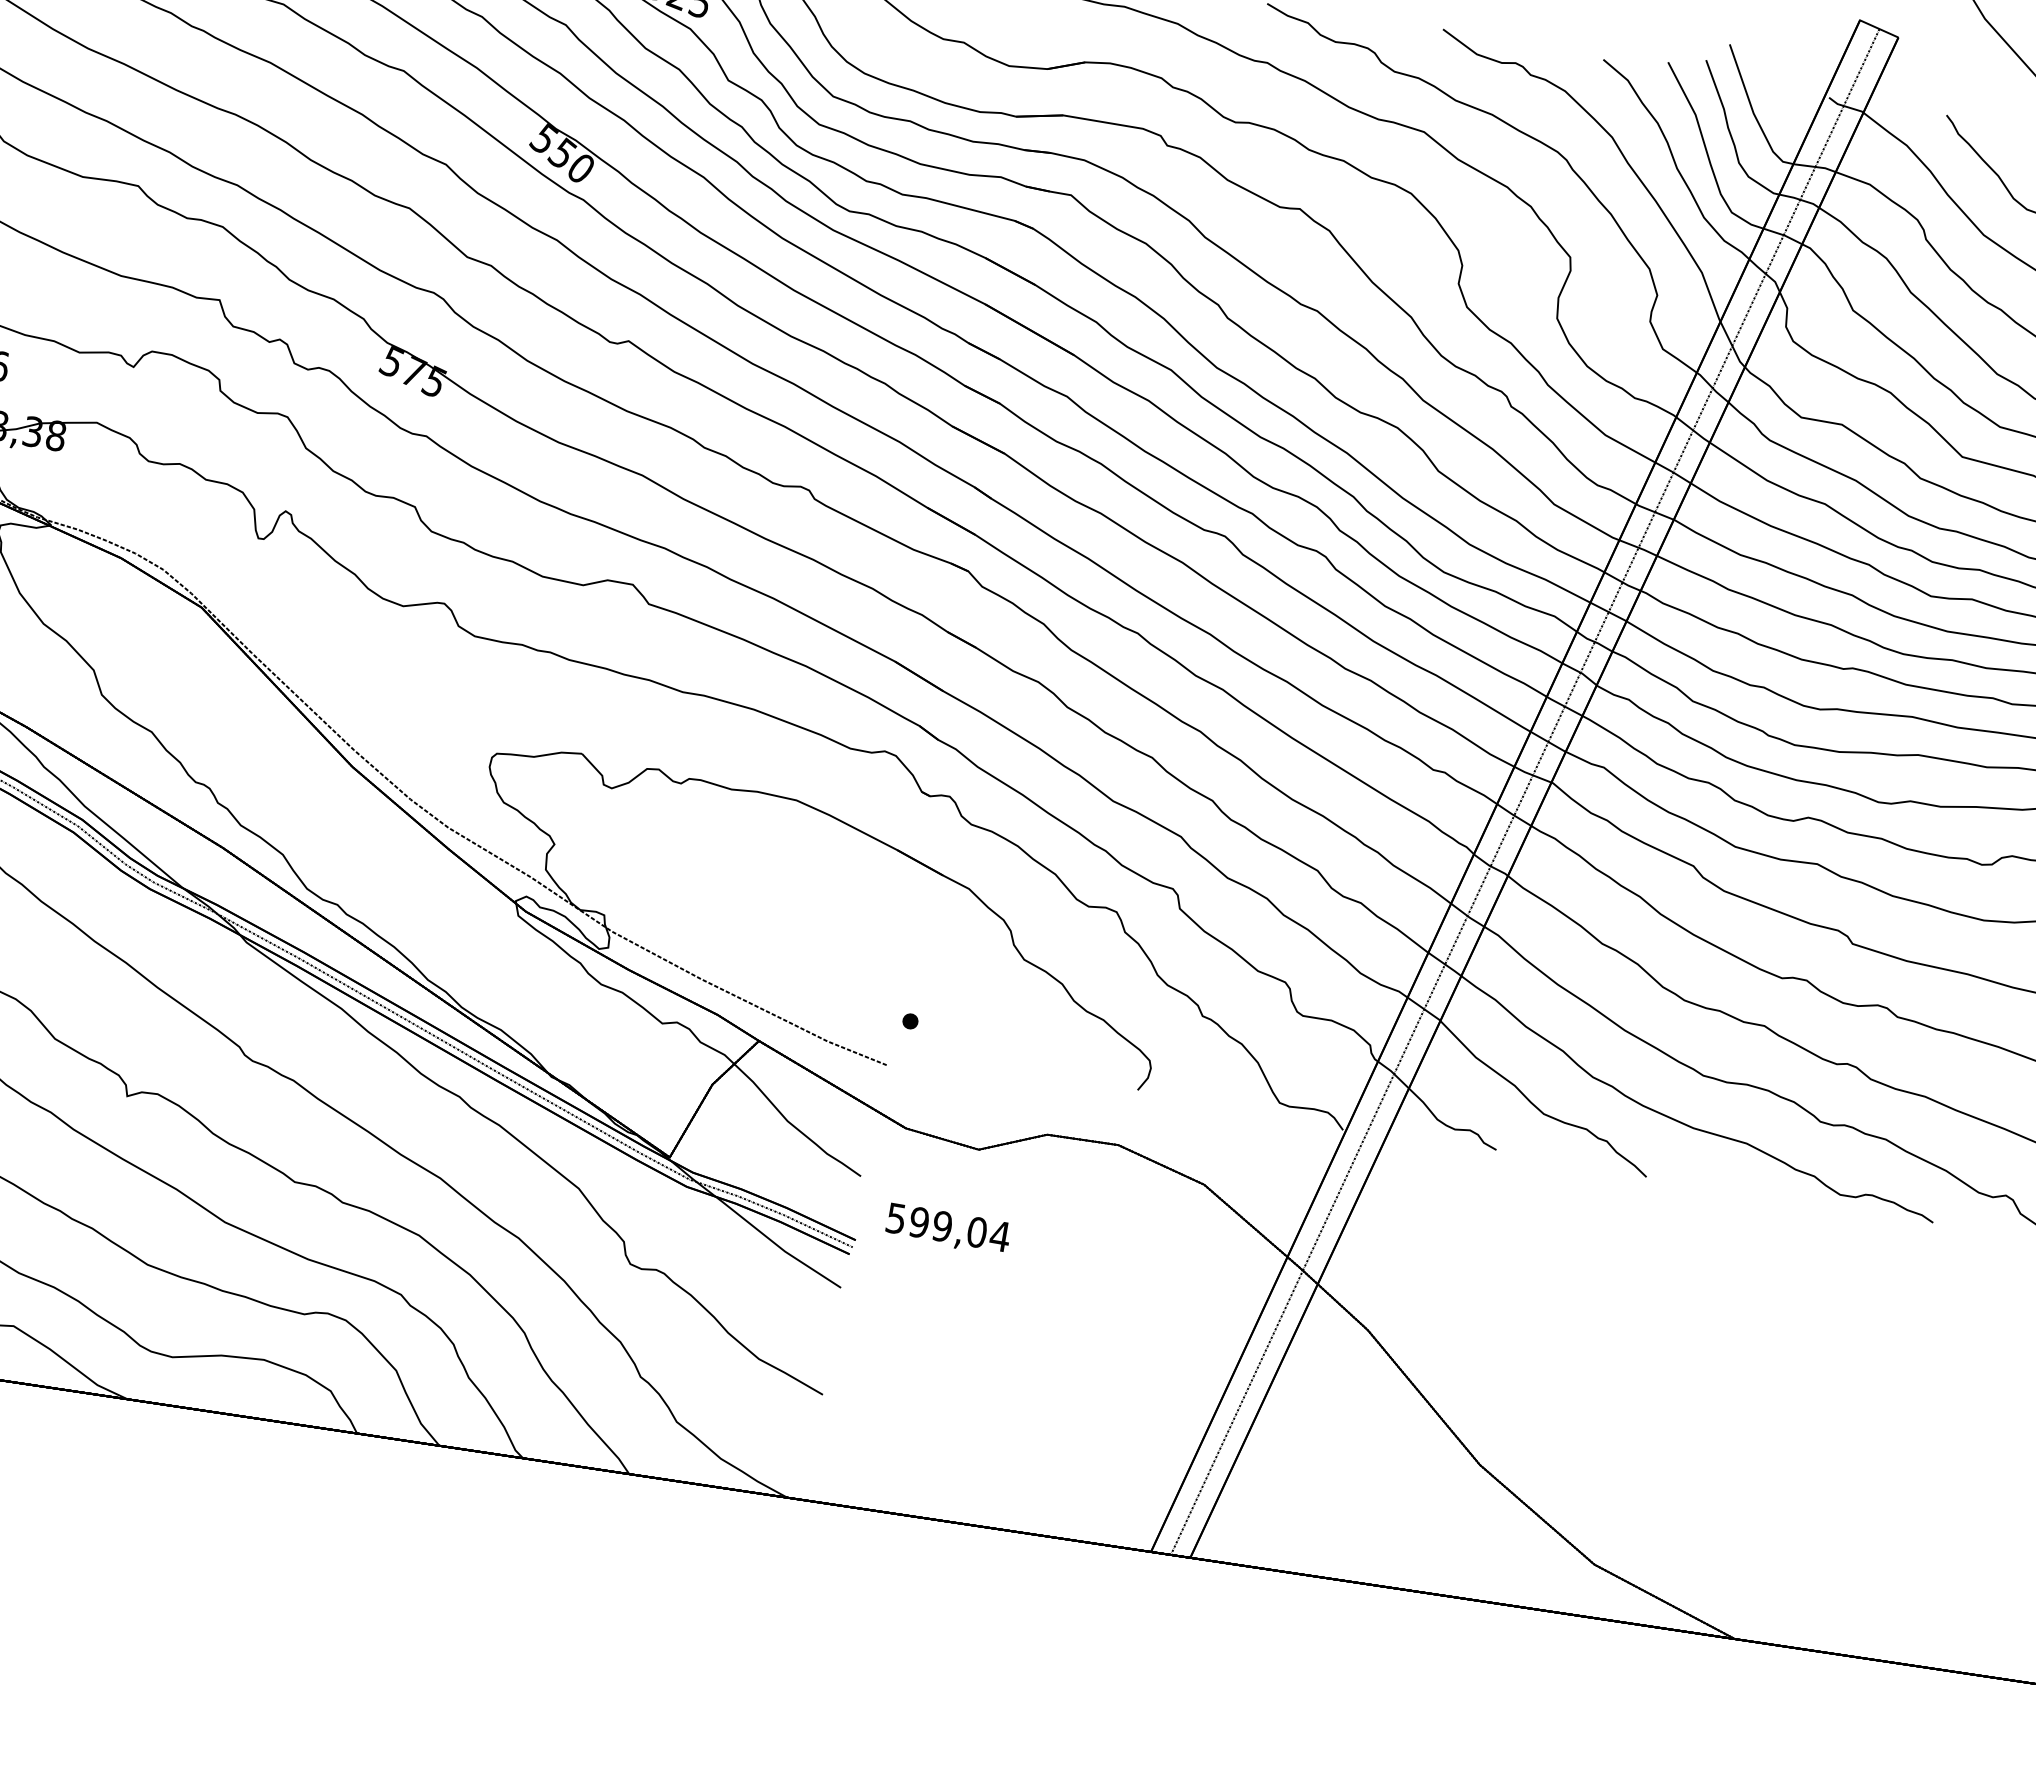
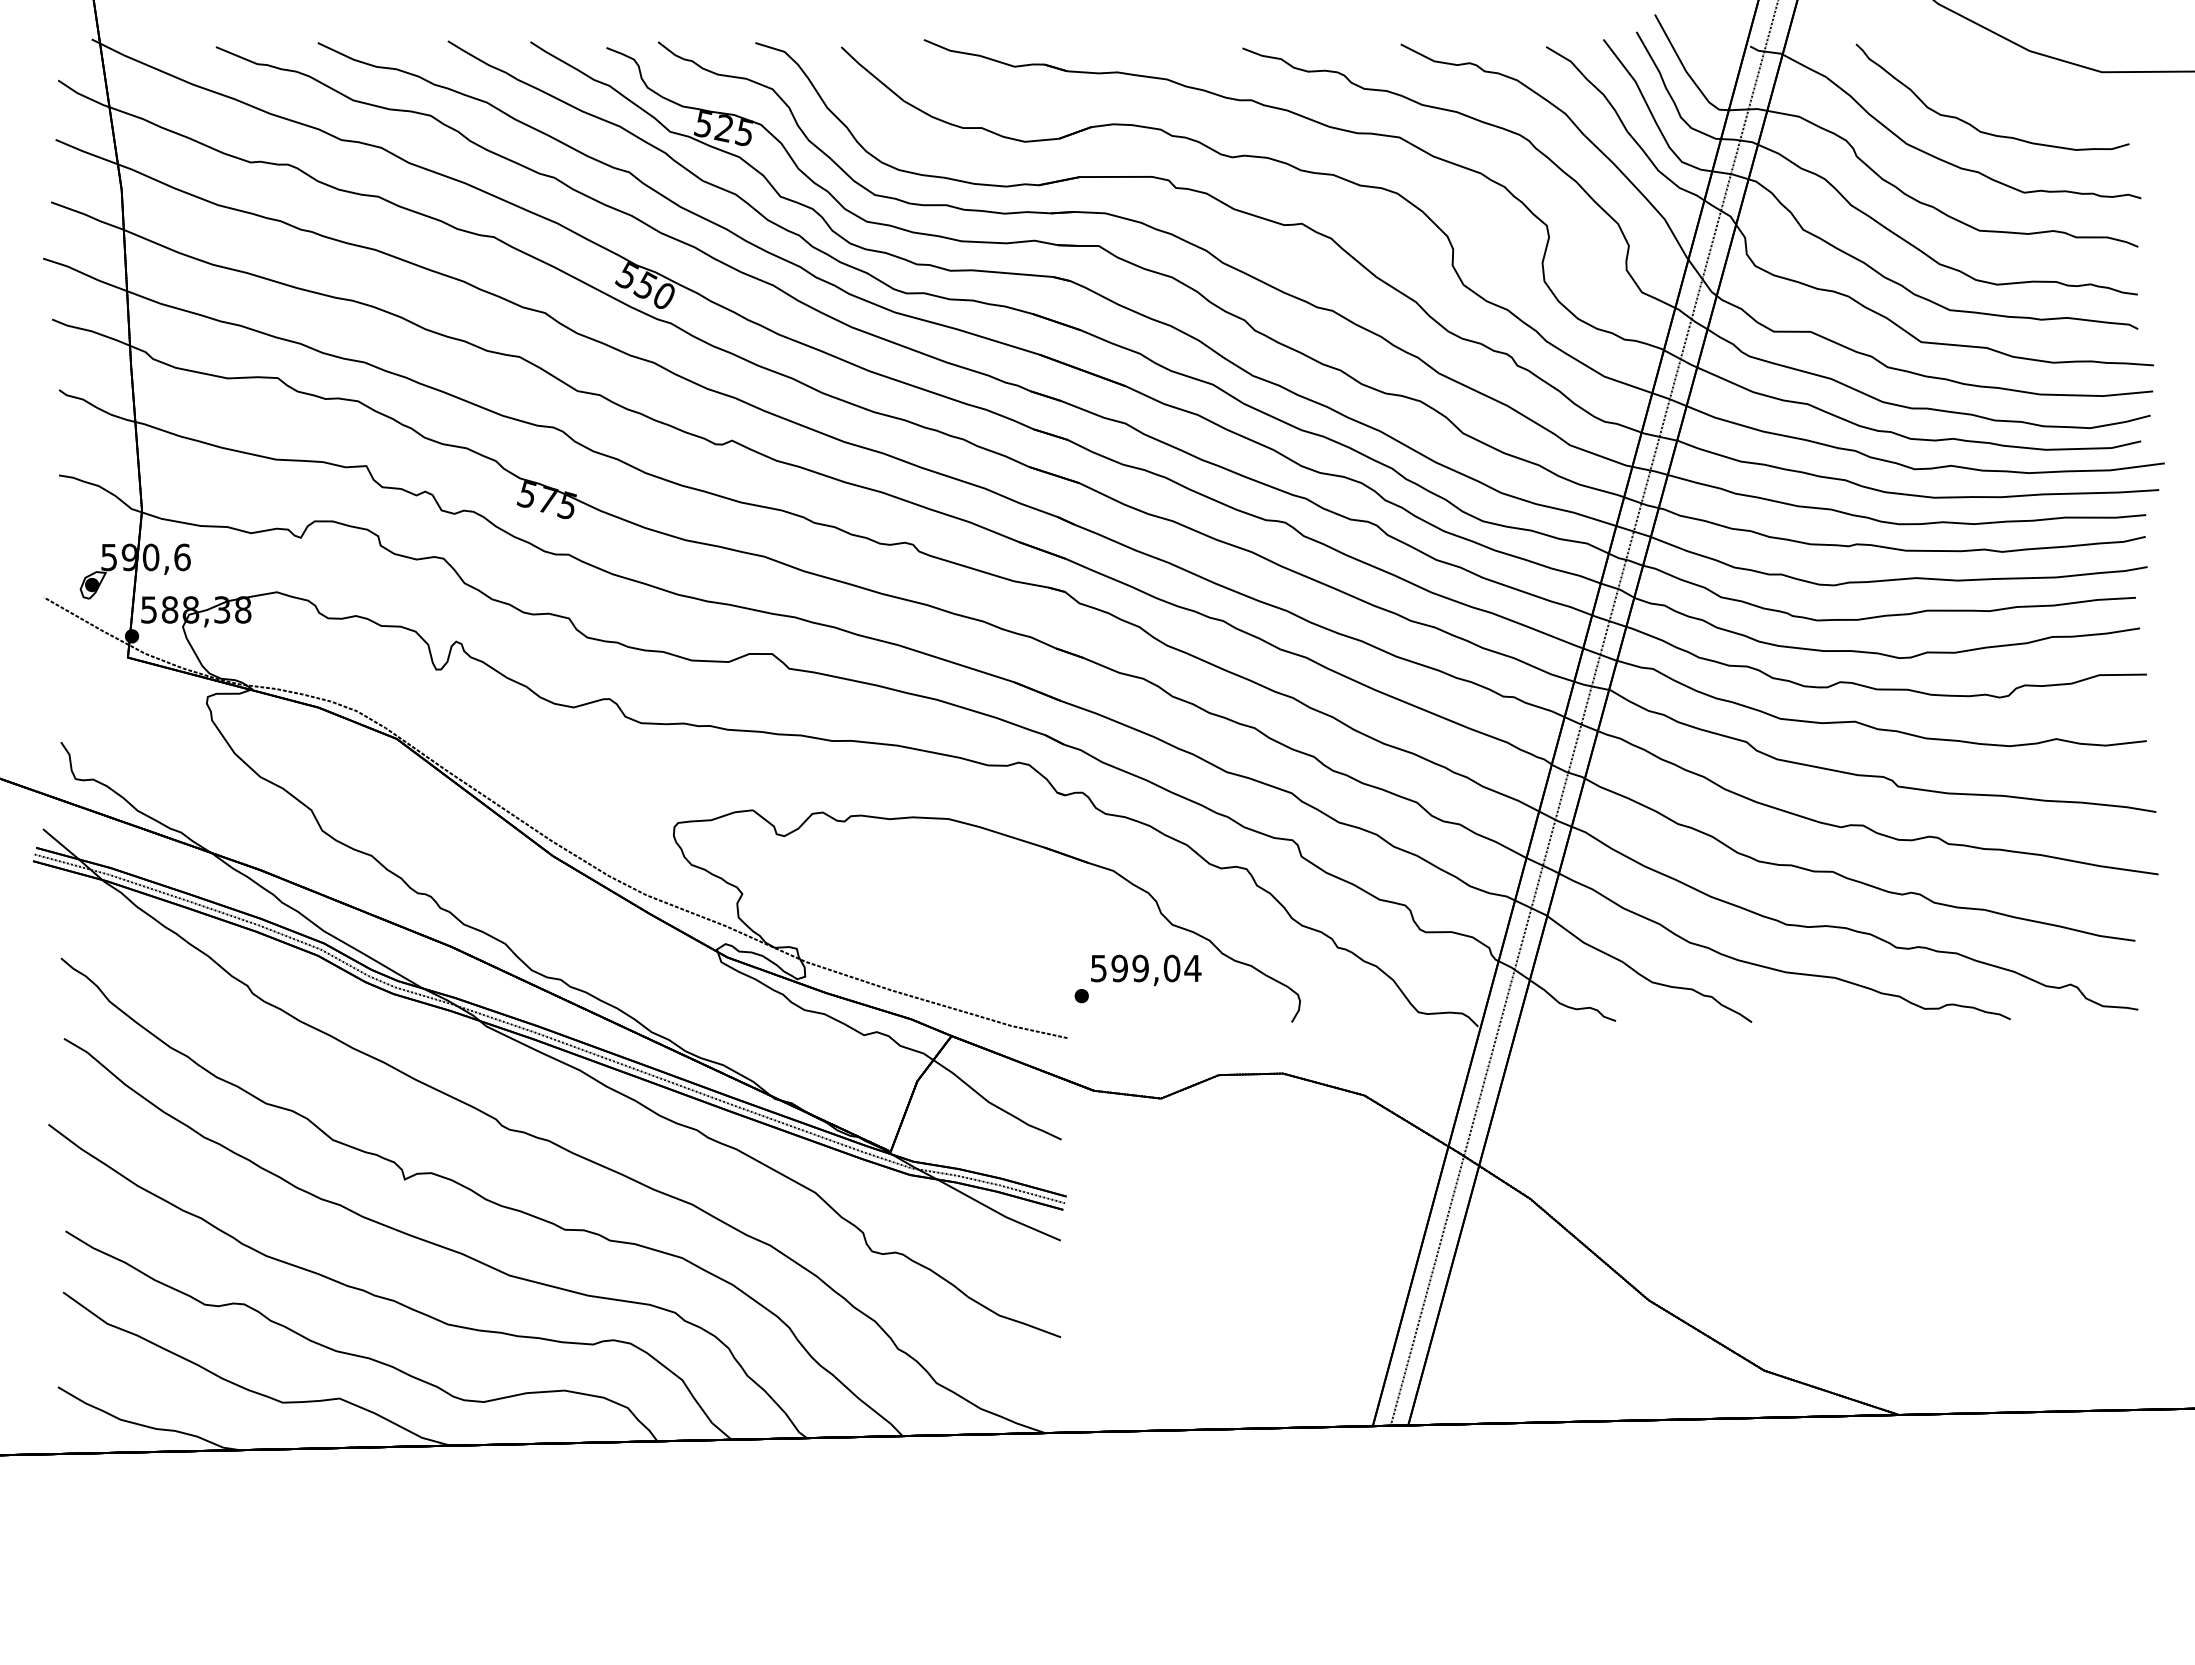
text: (948, 1228) -> (1146, 969), moved

